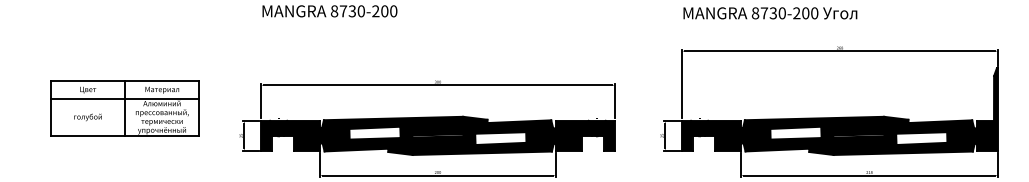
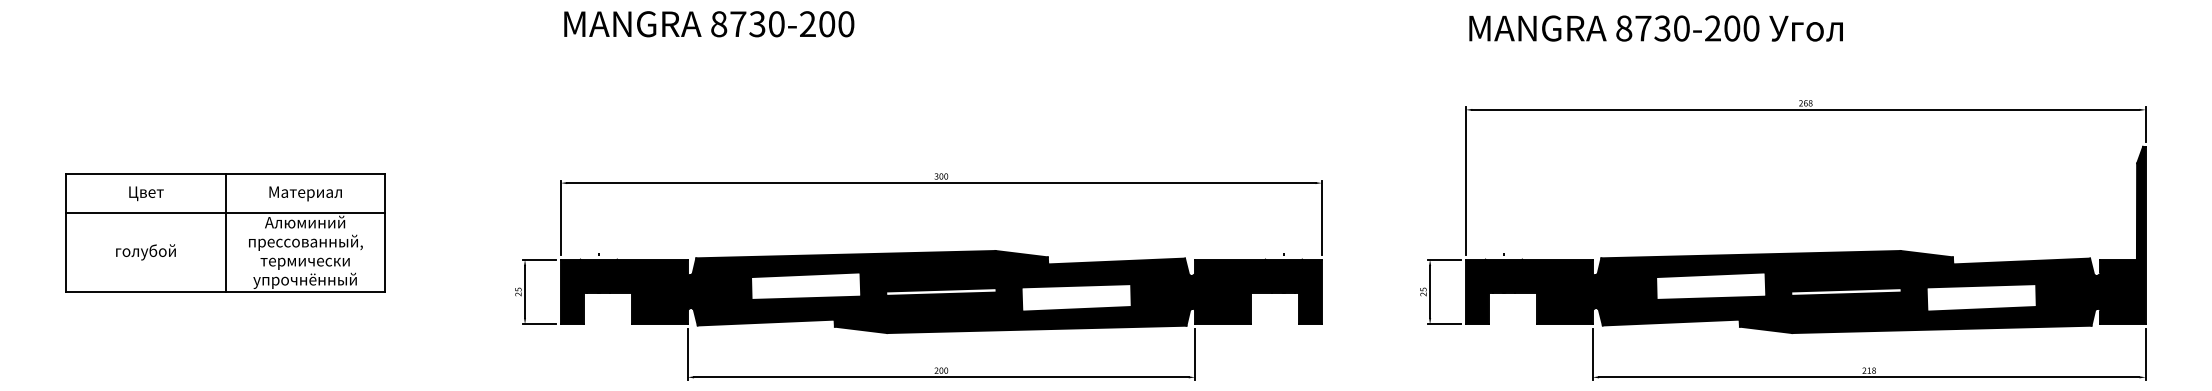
part: (124, 108) -> (224, 233), moved

